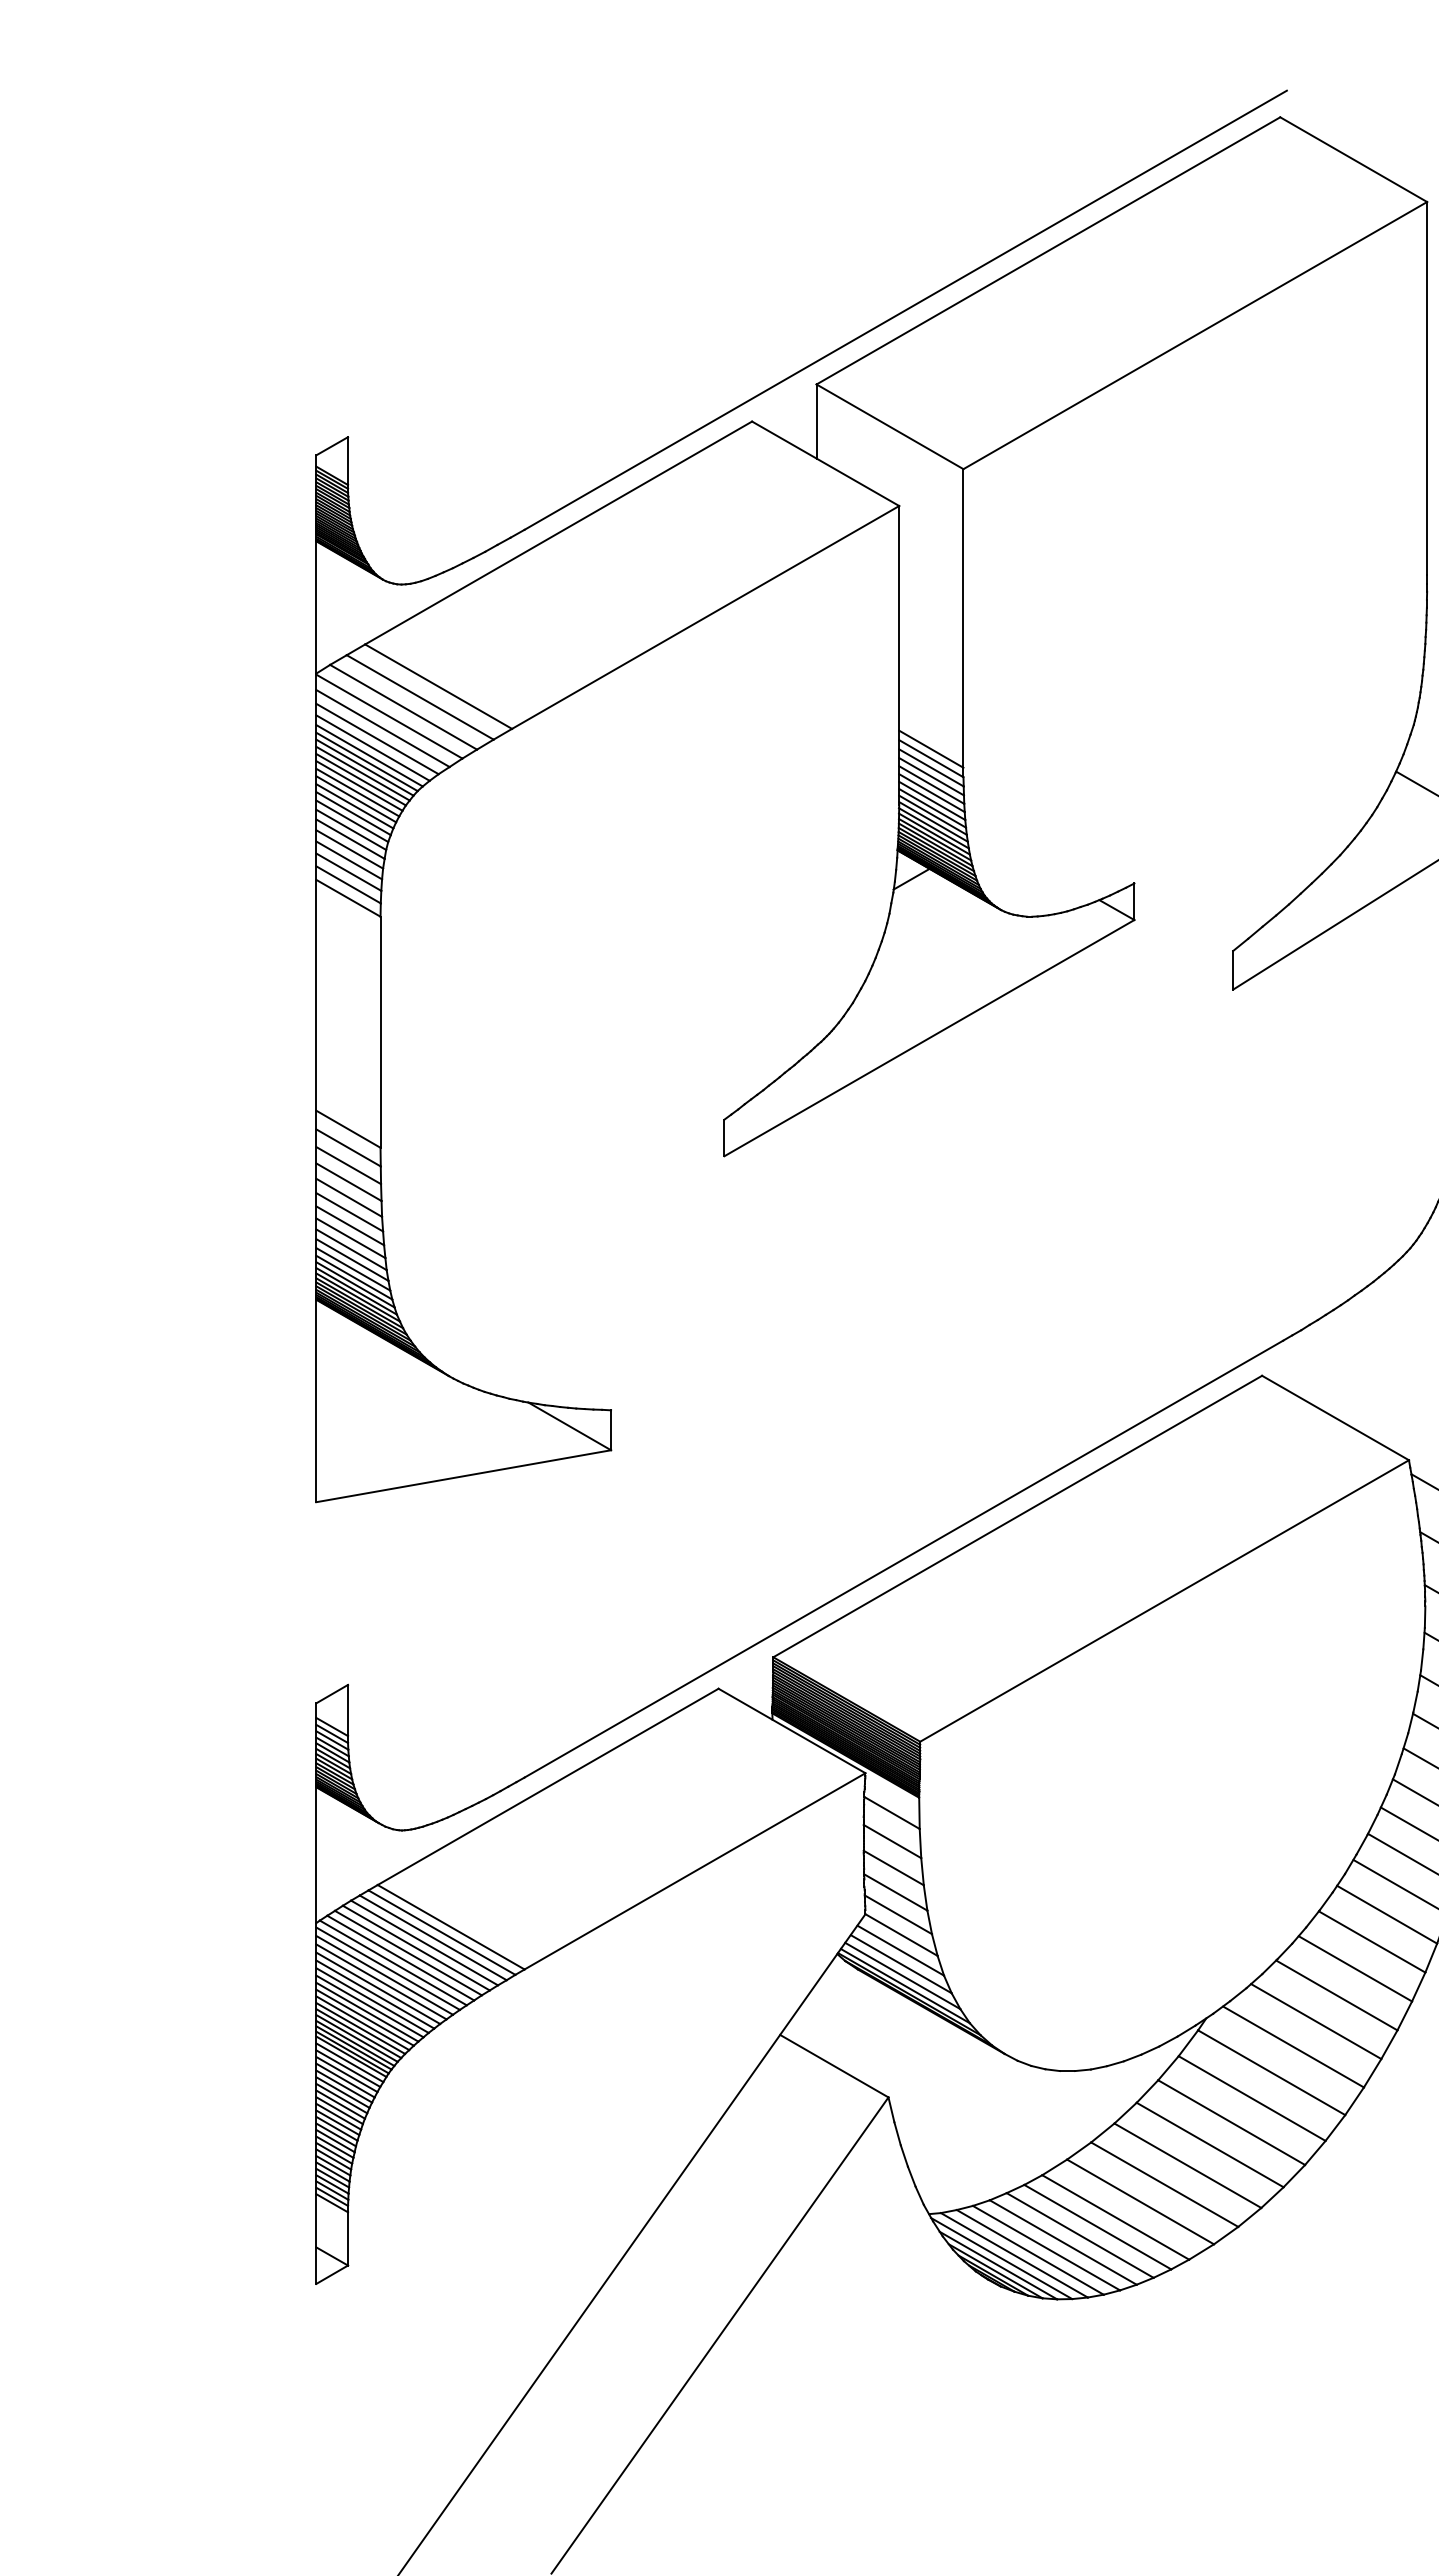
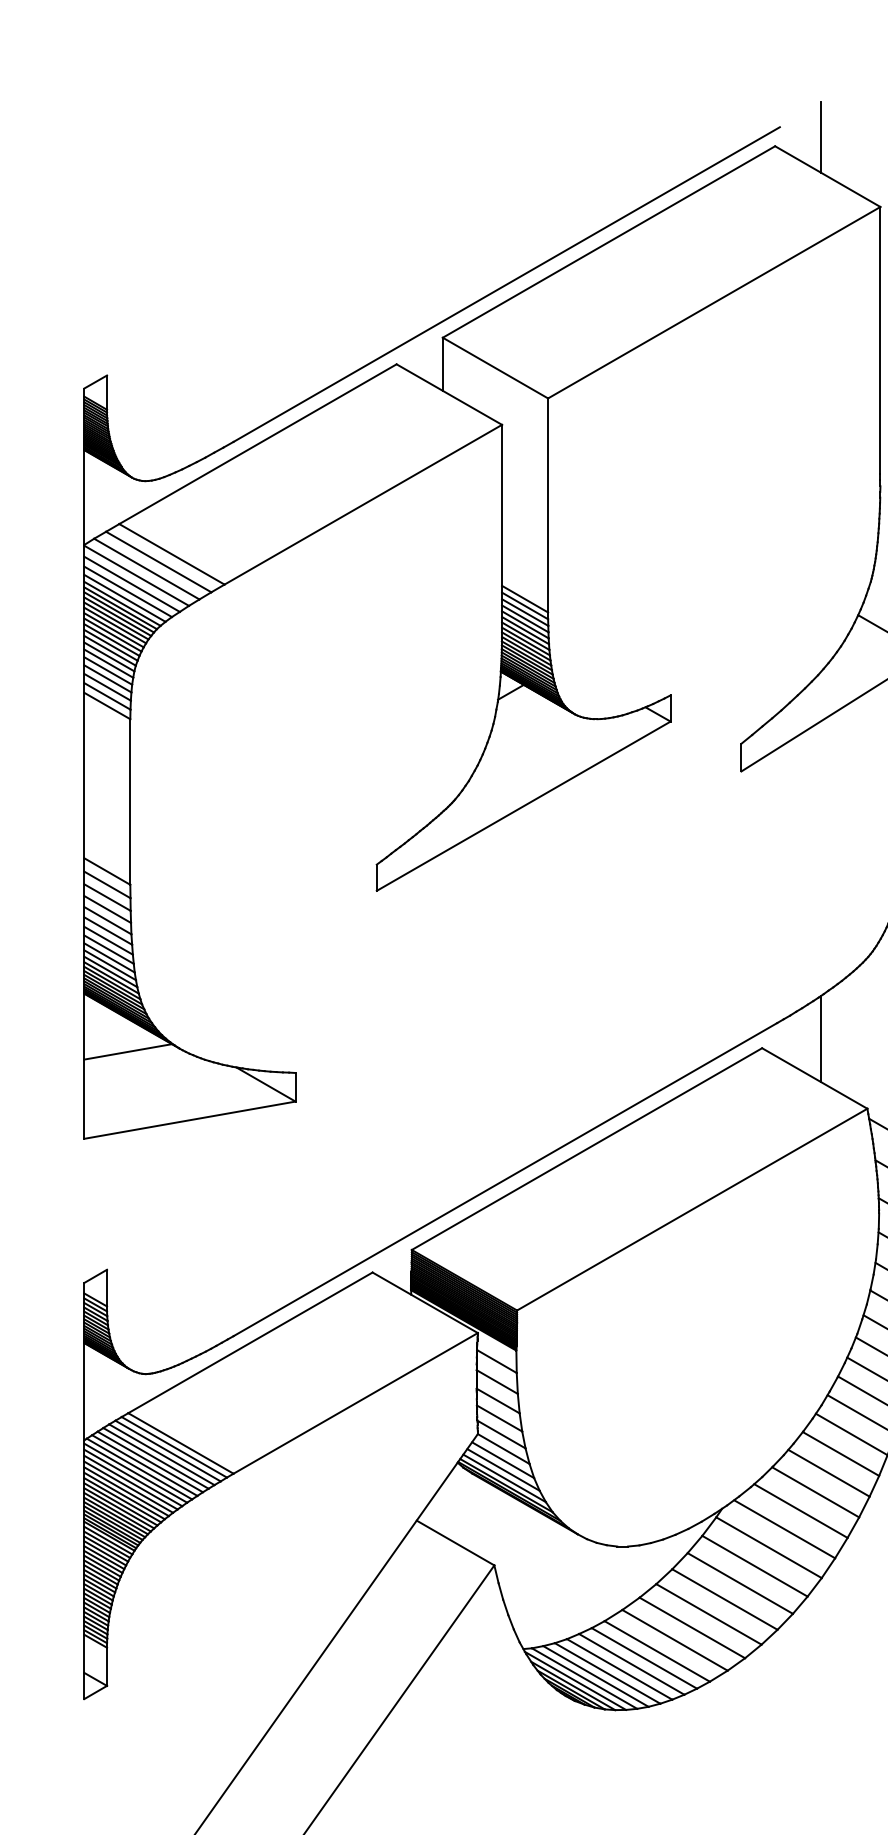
line: (1344, 104) -> (821, 137), added
line: (1344, 1362) -> (821, 1038), added
line: (377, 1380) -> (128, 1051), added

